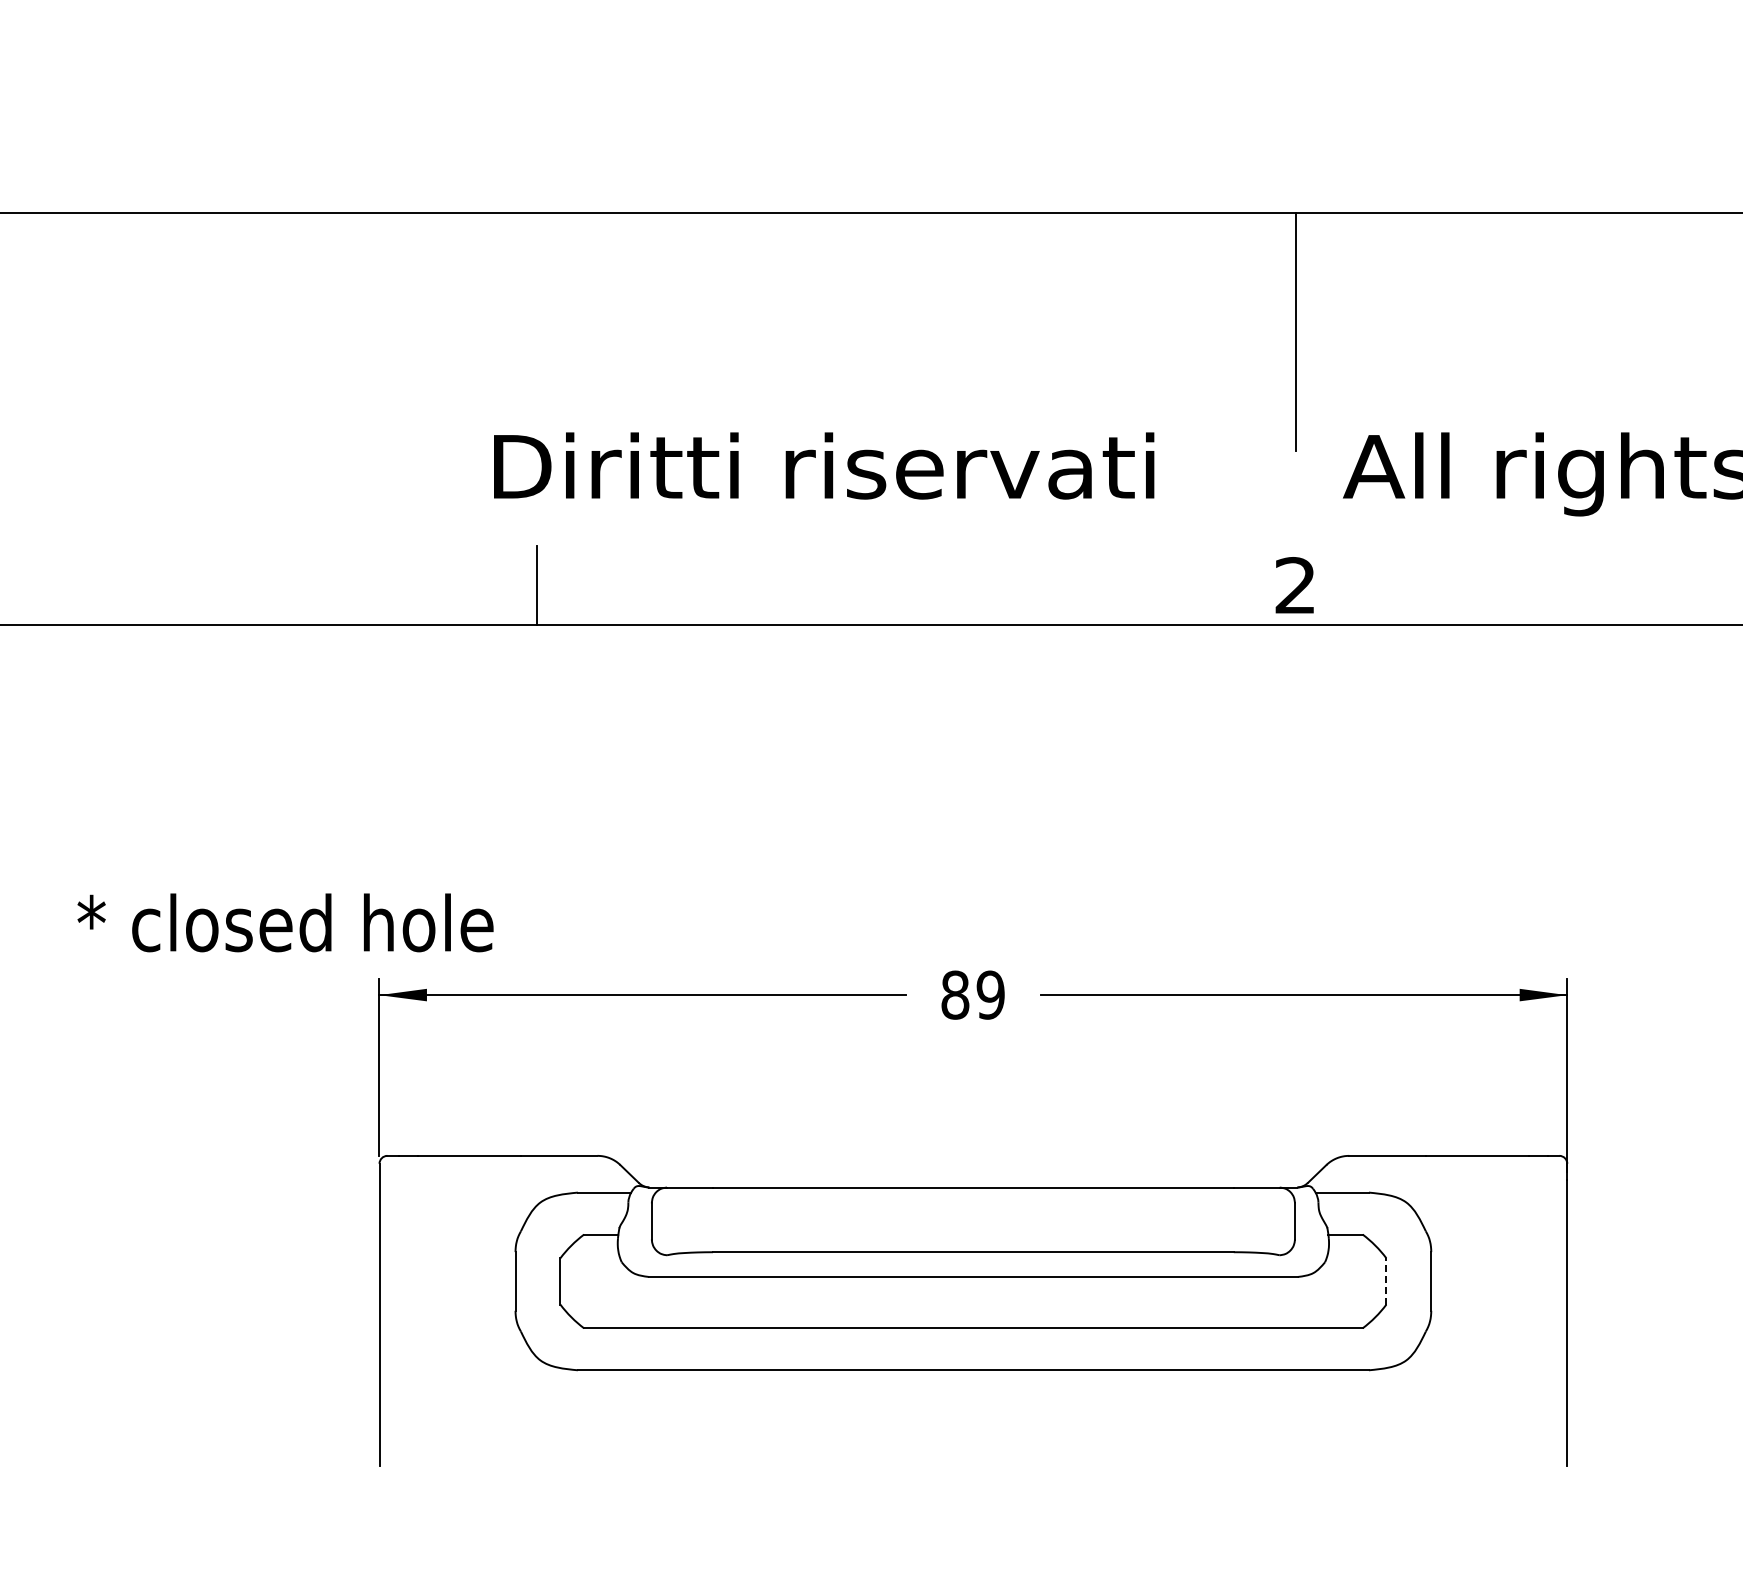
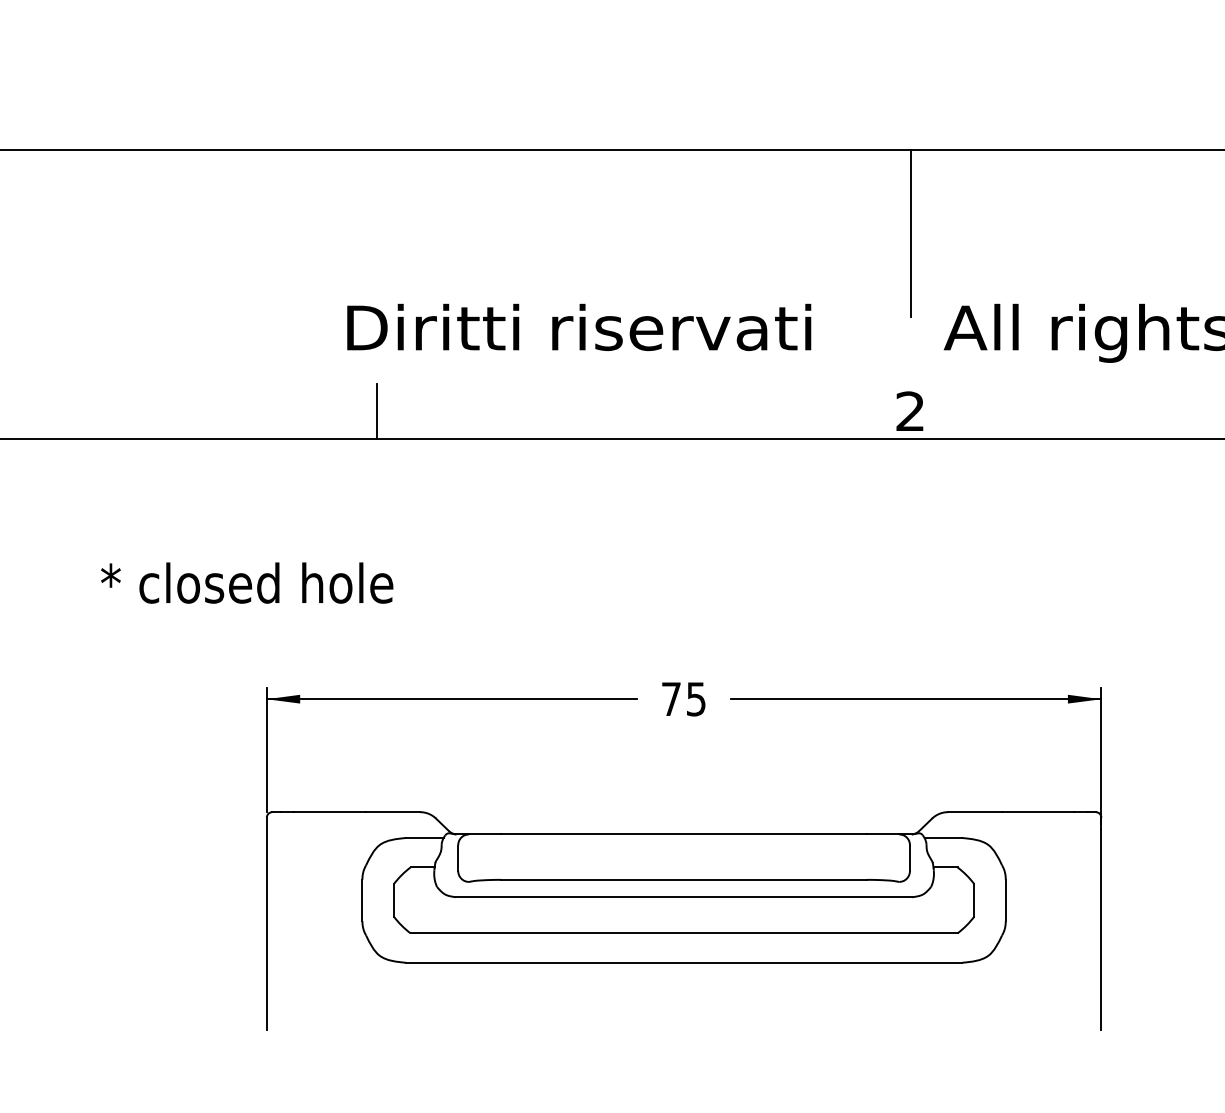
text: (285, 922) -> (247, 582), moved
text: (972, 994) -> (683, 698), 89 -> 75
line: (1386, 1280) -> (974, 899), dashed -> solid

